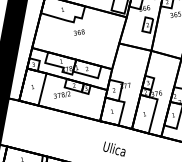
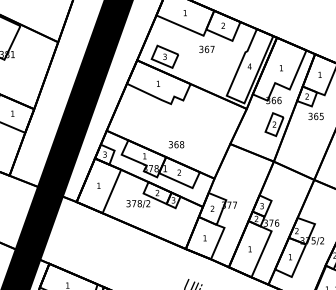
text: (79, 32) -> (176, 144), moved

